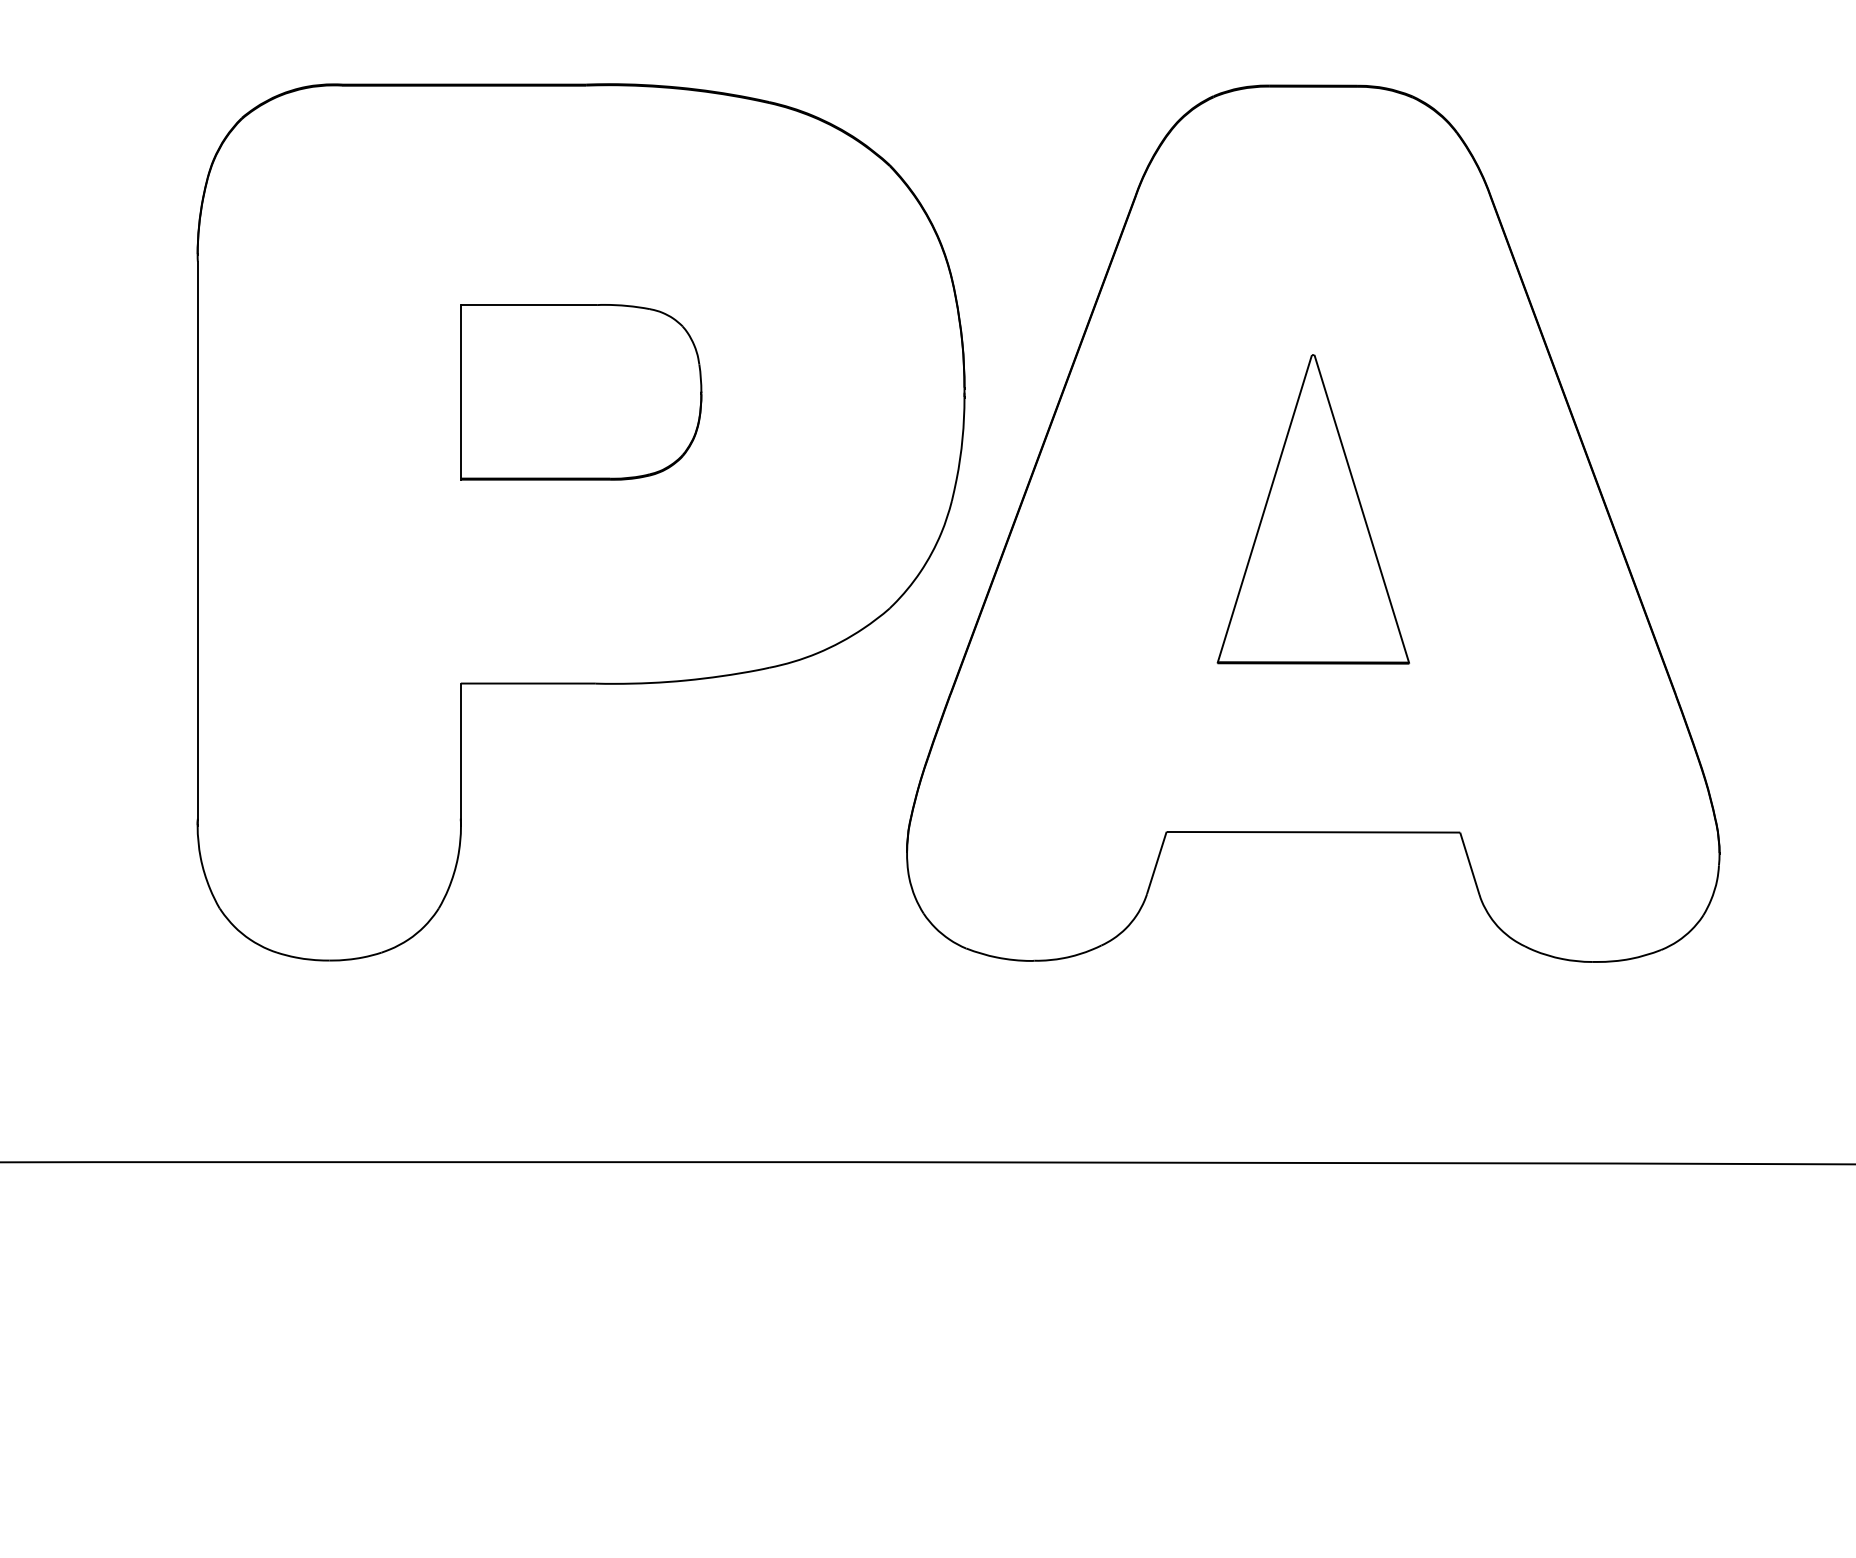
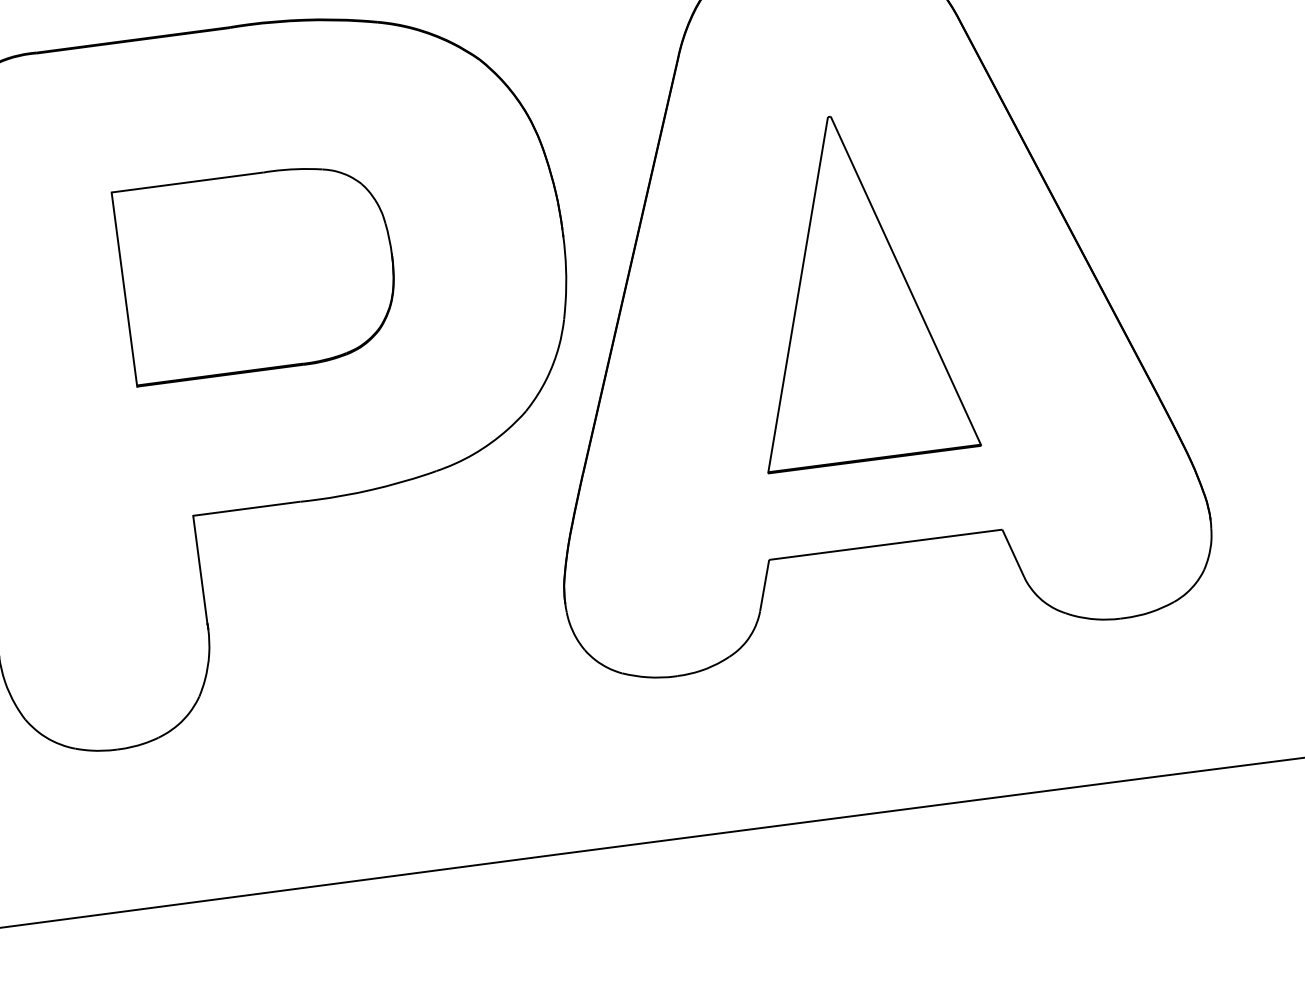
part: (581, 392) -> (258, 272), size x1.4
part: (1312, 509) -> (851, 288), size x1.4

